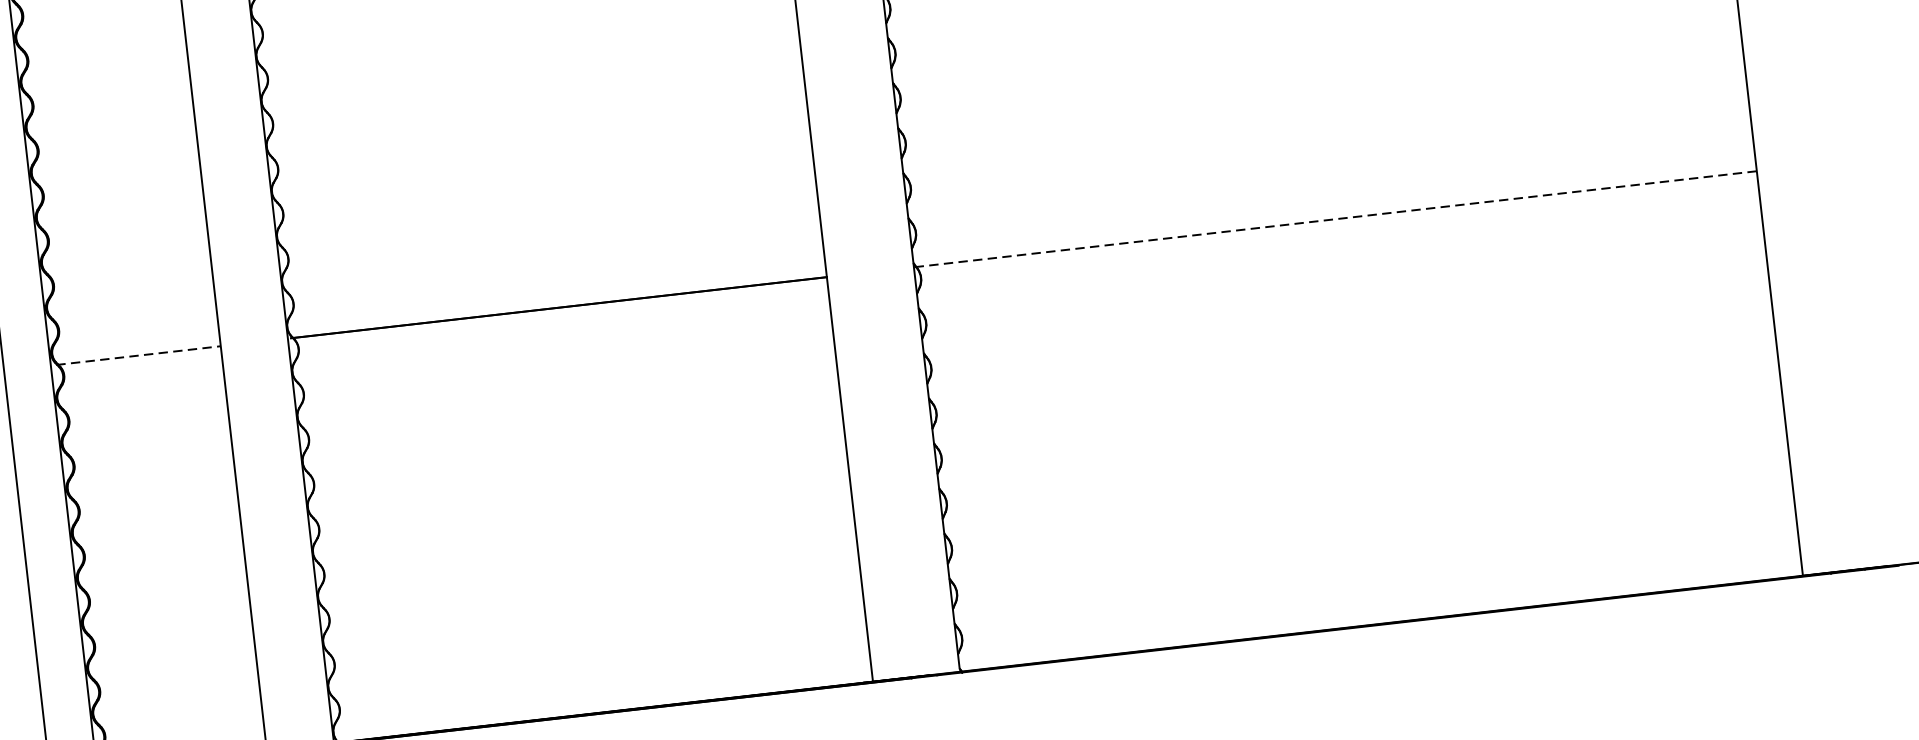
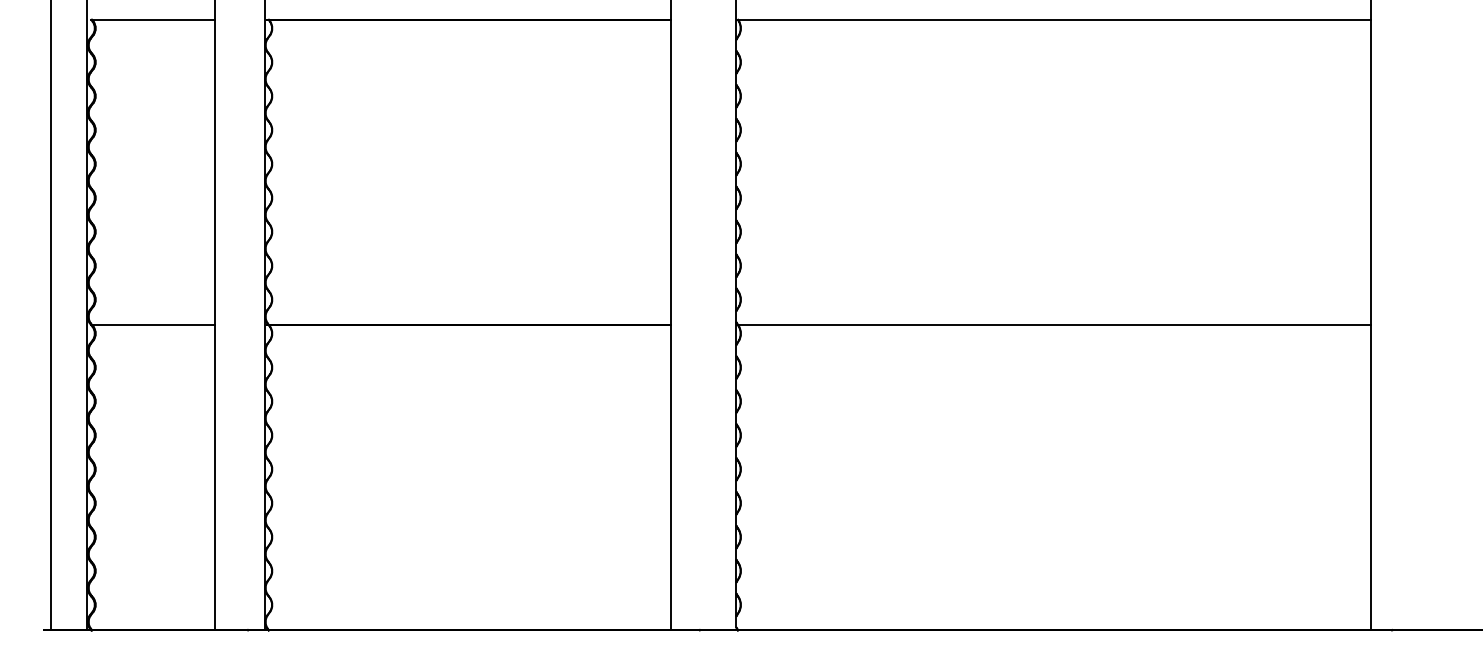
line: (1336, 219) -> (1054, 325), dashed -> solid
line: (138, 356) -> (152, 325), dashed -> solid

